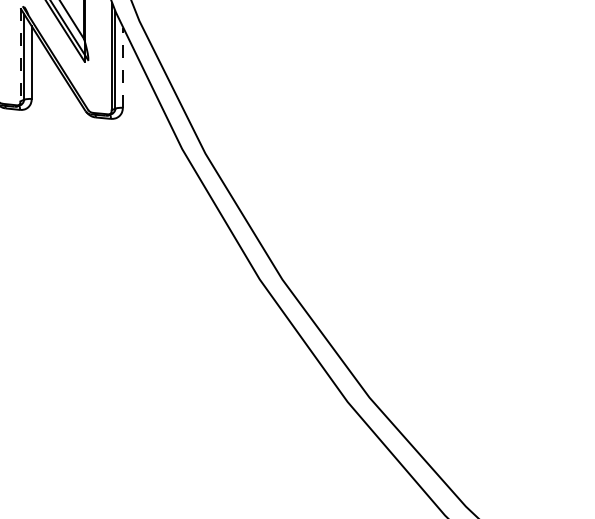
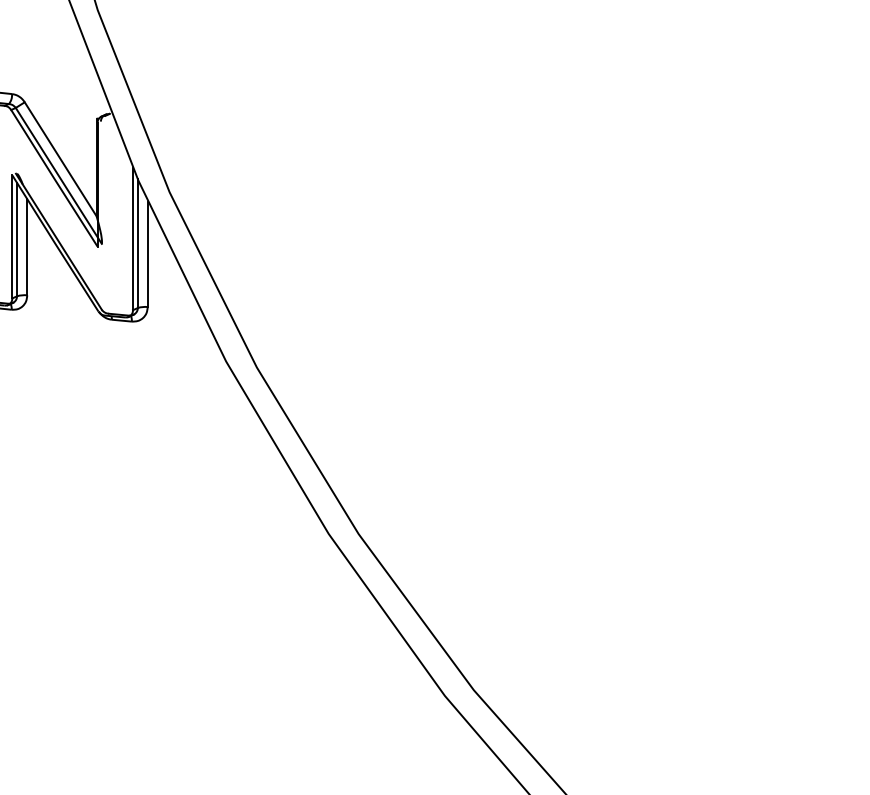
line: (20, 54) -> (12, 236), dashed -> solid
line: (122, 68) -> (147, 254), dashed -> solid

